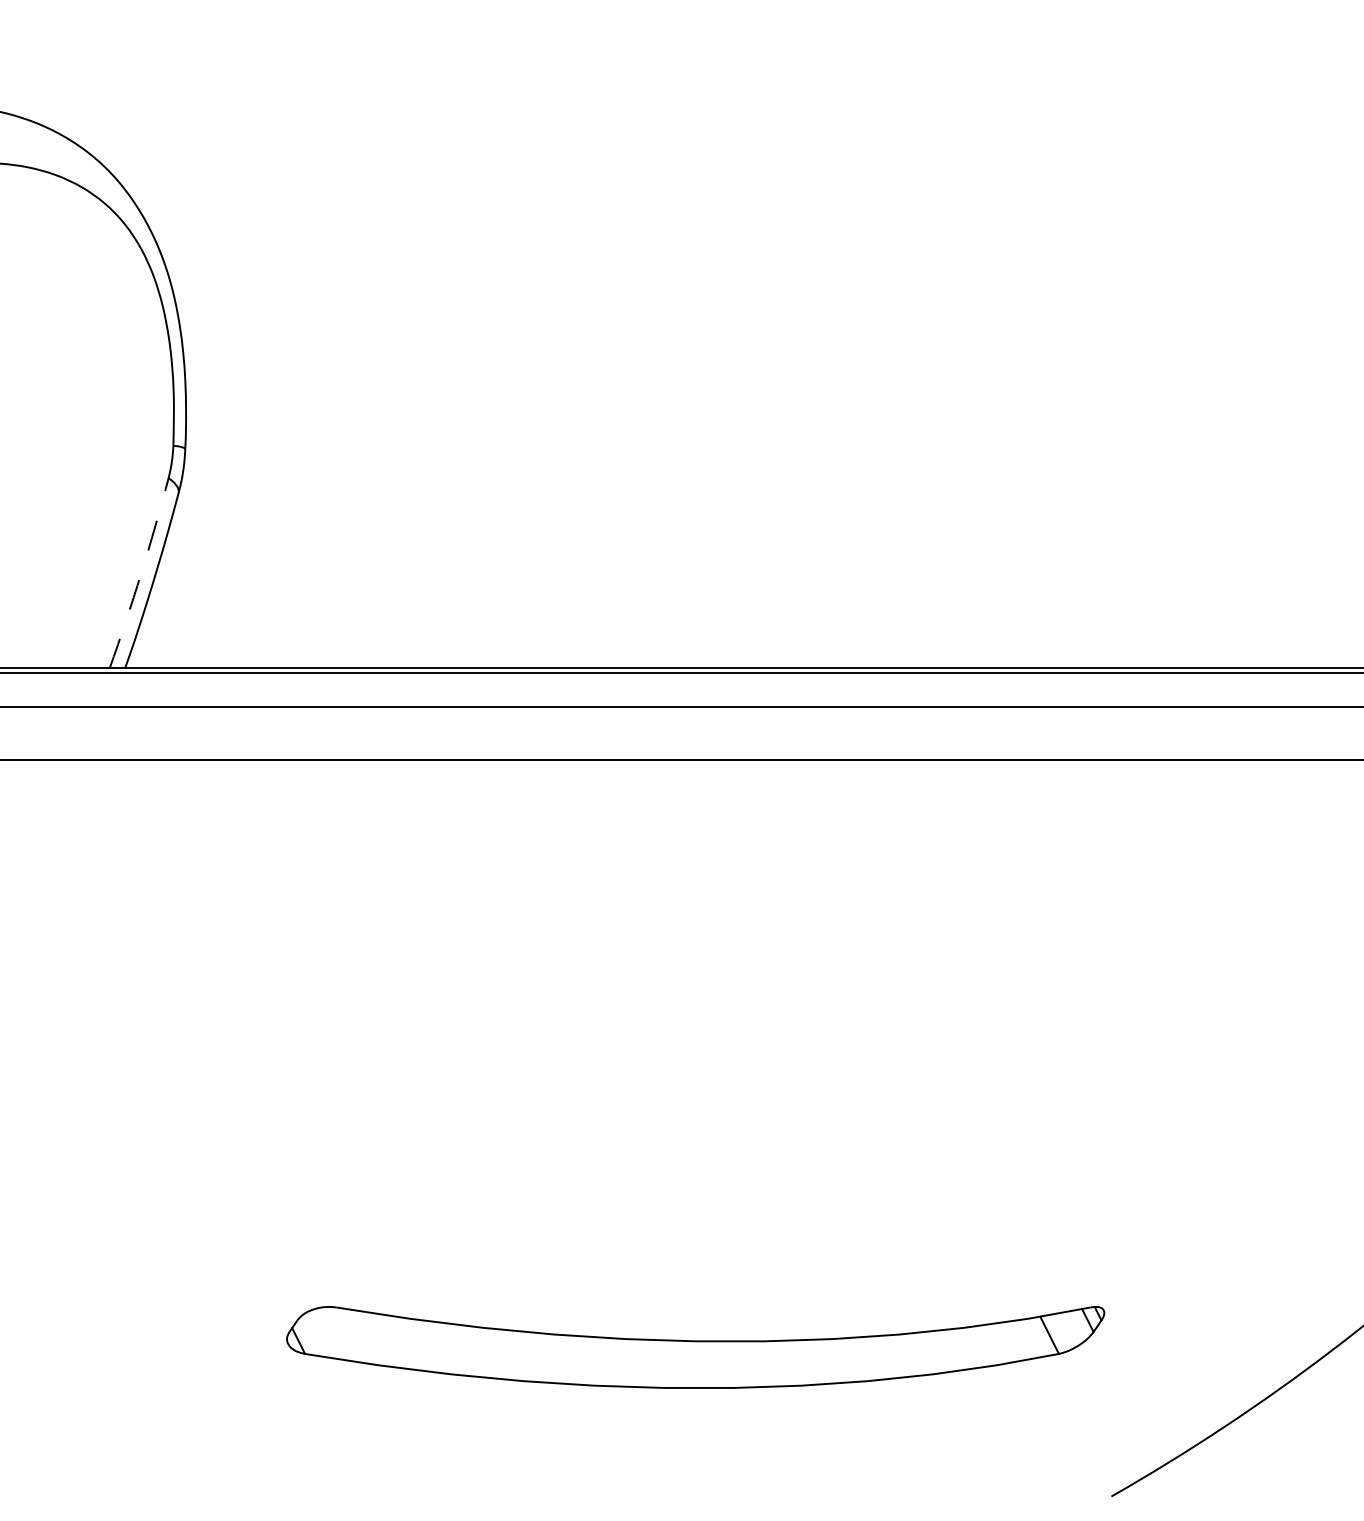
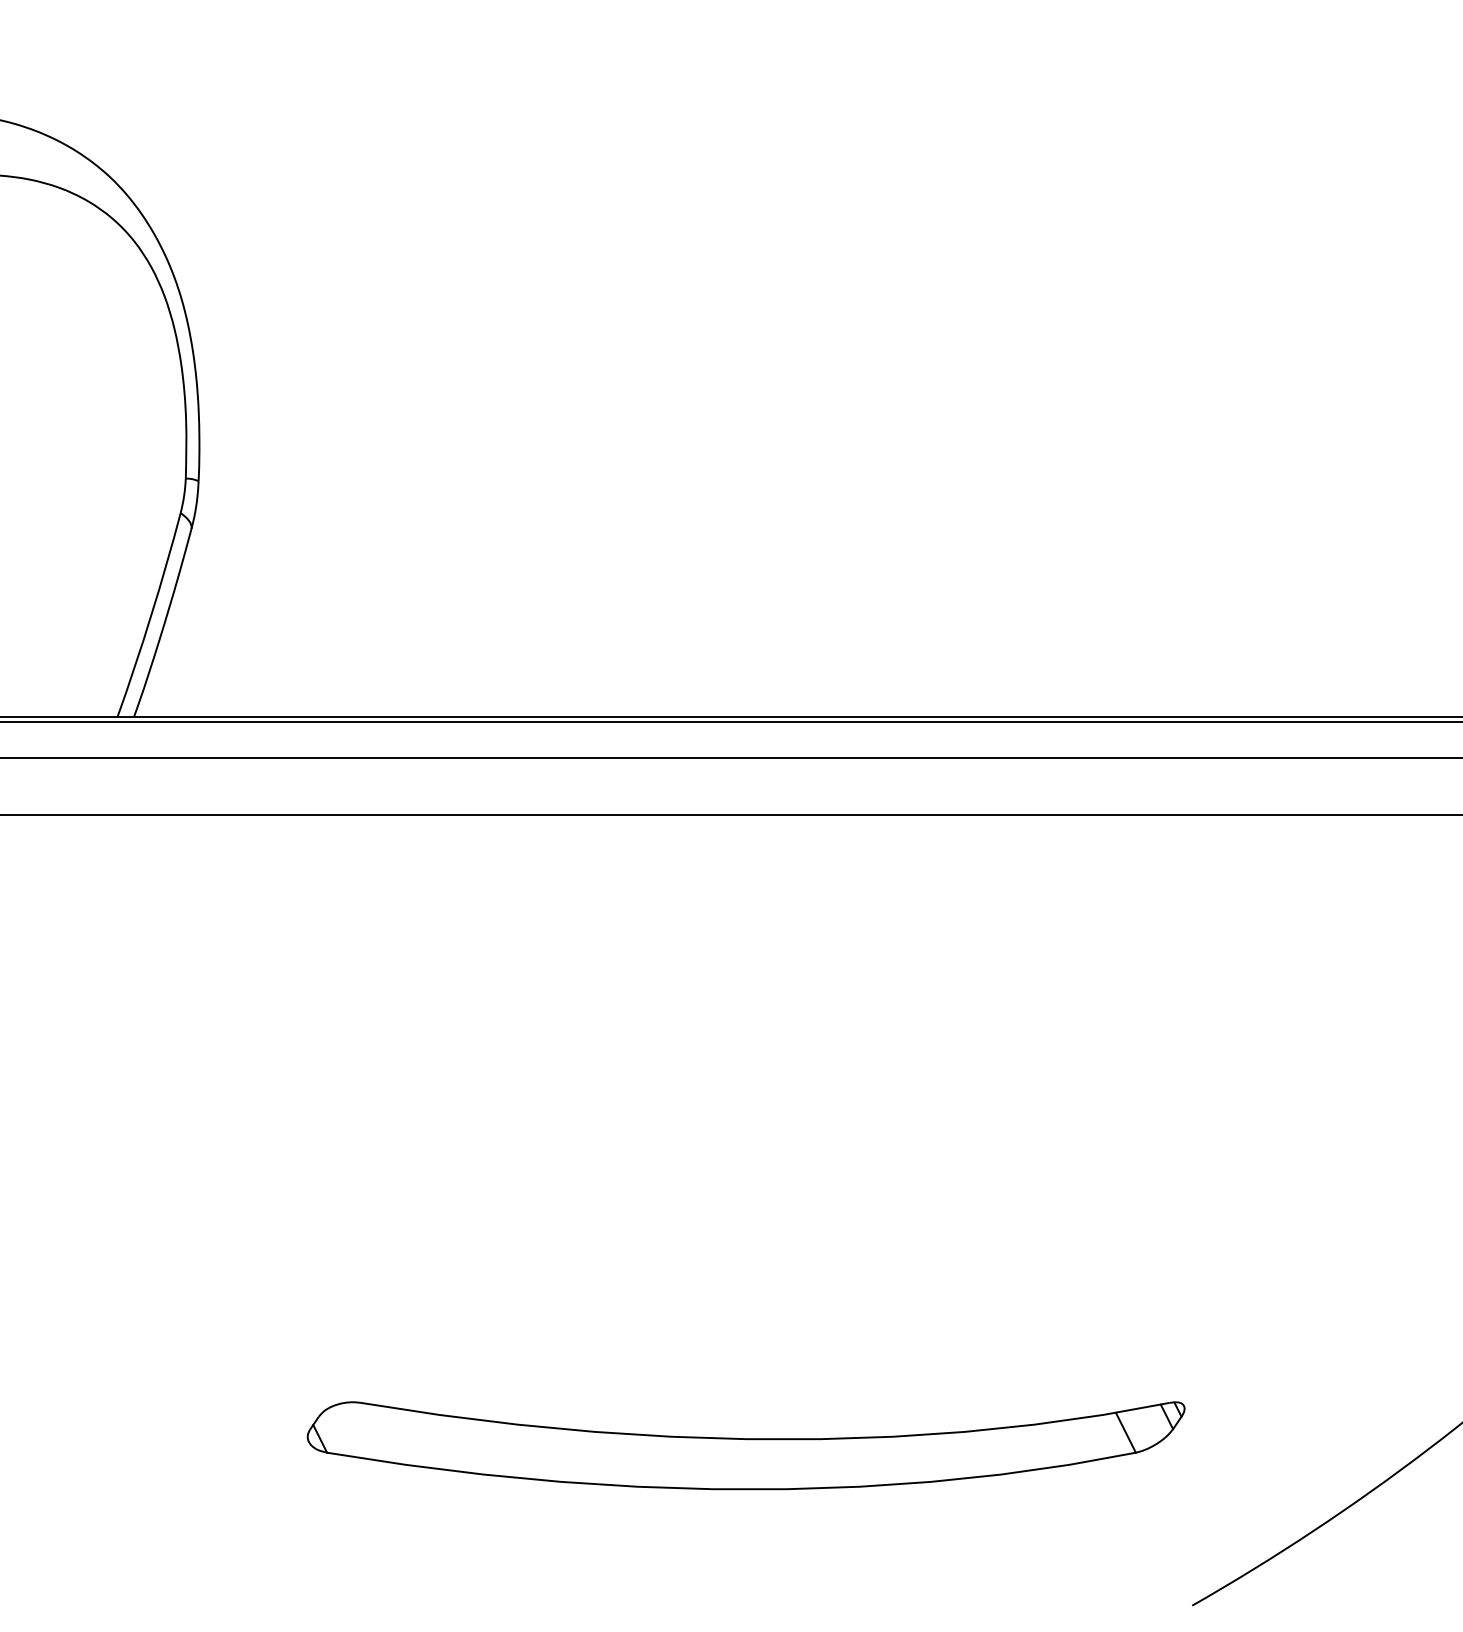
arc: (141, 573) -> (151, 615), dashed -> solid

